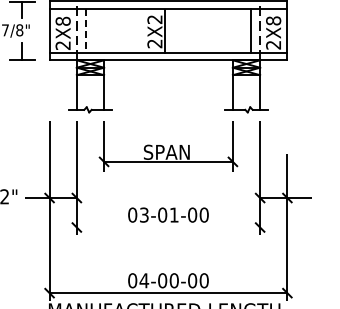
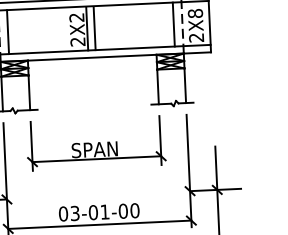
line: (85, 30) -> (7, 31), dashed -> solid
line: (172, 31) -> (94, 28), added
line: (168, 227) -> (99, 224), added

